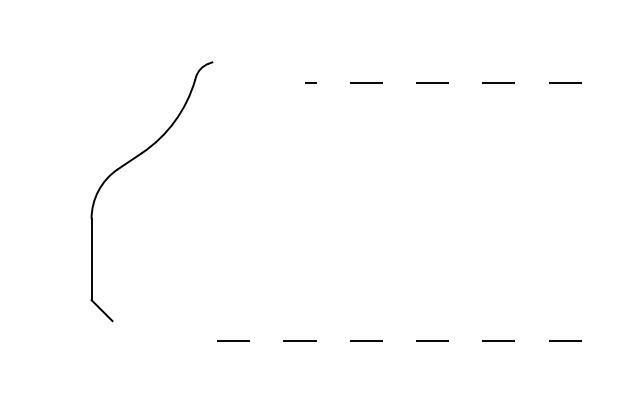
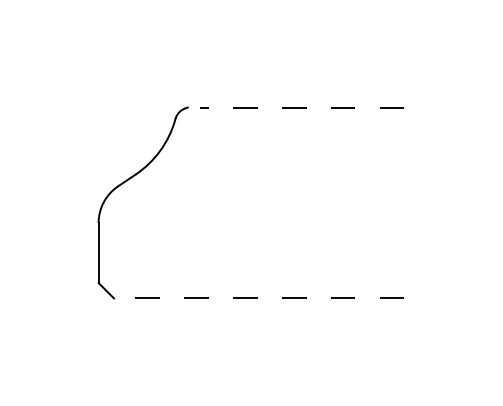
part: (130, 162) -> (127, 181), moved

